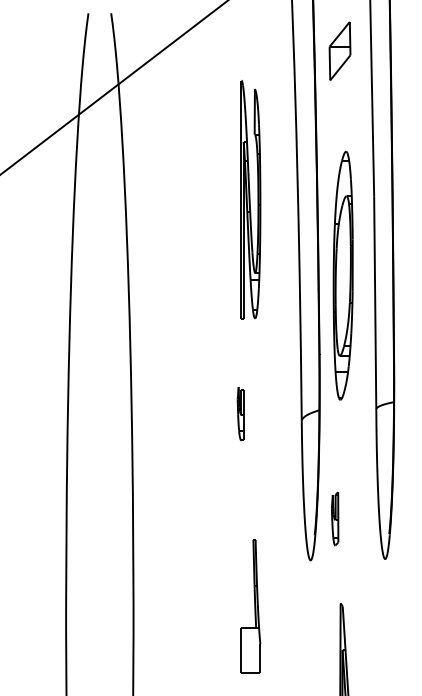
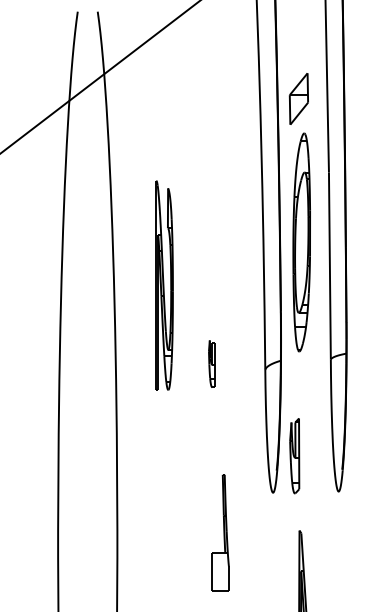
part: (339, 50) -> (298, 98), moved
part: (250, 199) -> (164, 285), moved
part: (334, 519) -> (294, 456), size x1.6

